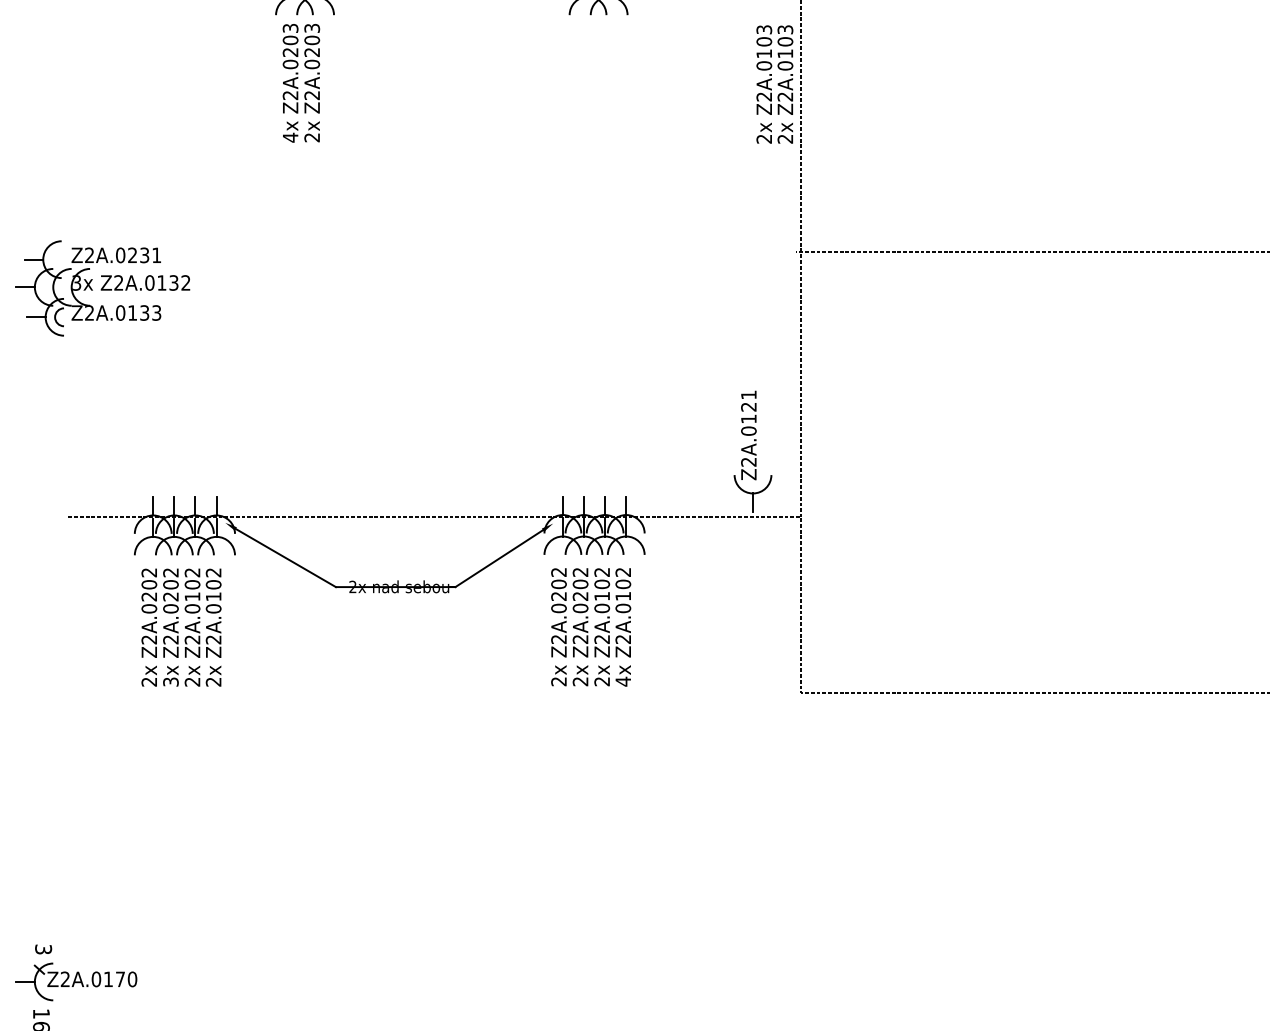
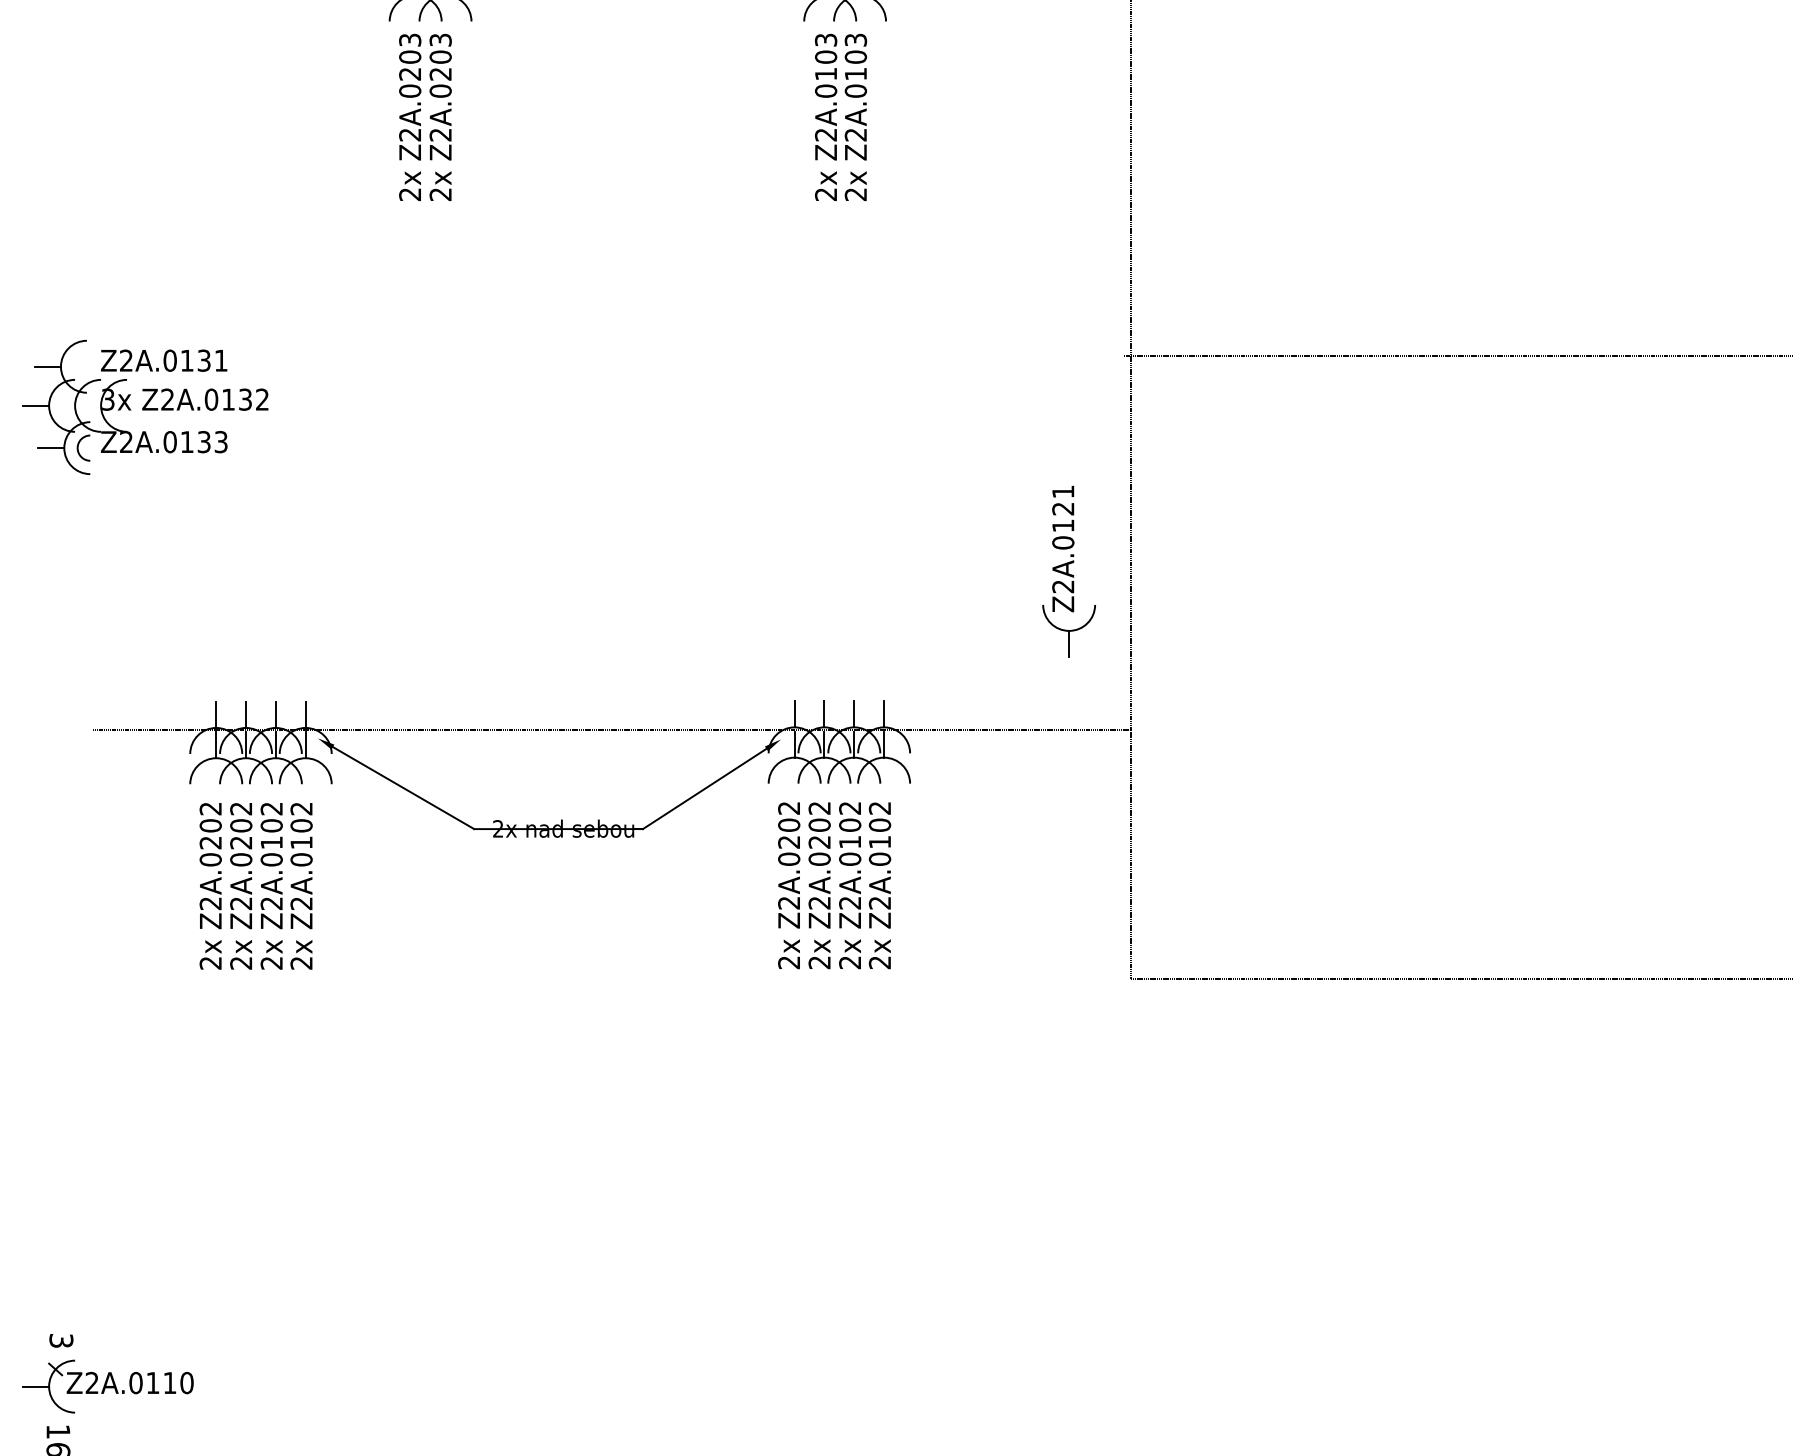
text: (775, 83) -> (841, 116), moved
text: (290, 137) -> (409, 194), 4x -> 2x
text: (132, 255) -> (186, 360), Z2A.0231 -> Z2A.0131
part: (752, 451) -> (1068, 571), moved
text: (171, 681) -> (241, 962), 3x -> 2x
text: (622, 681) -> (879, 962), 4x -> 2x
text: (120, 979) -> (169, 1382), Z2A.0170 -> Z2A.0110

